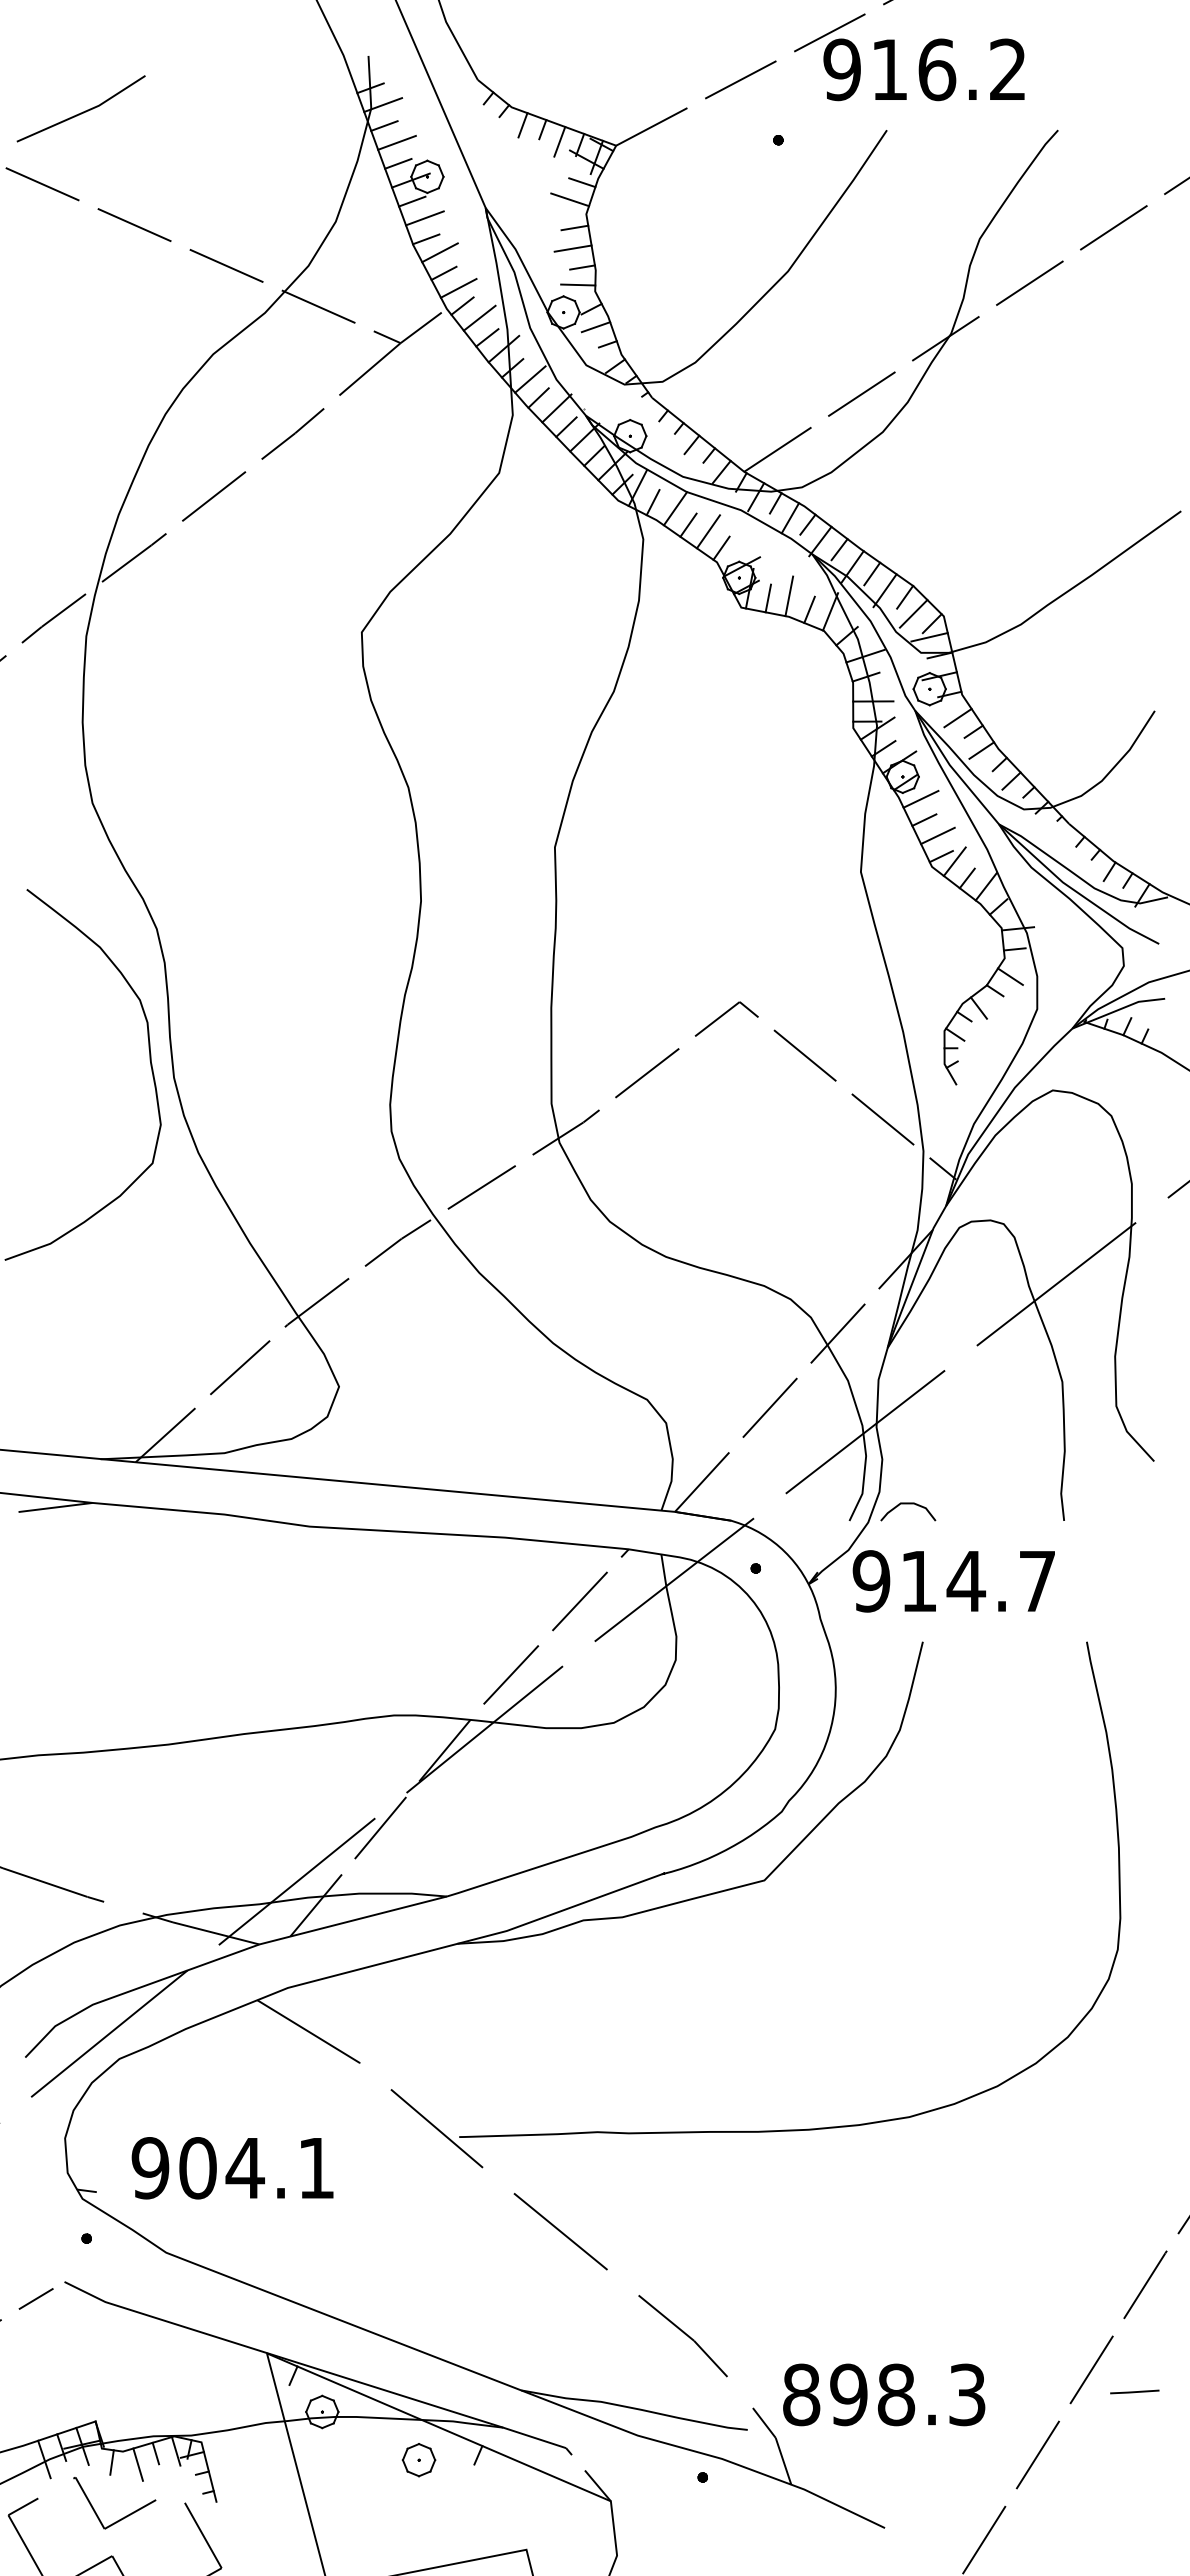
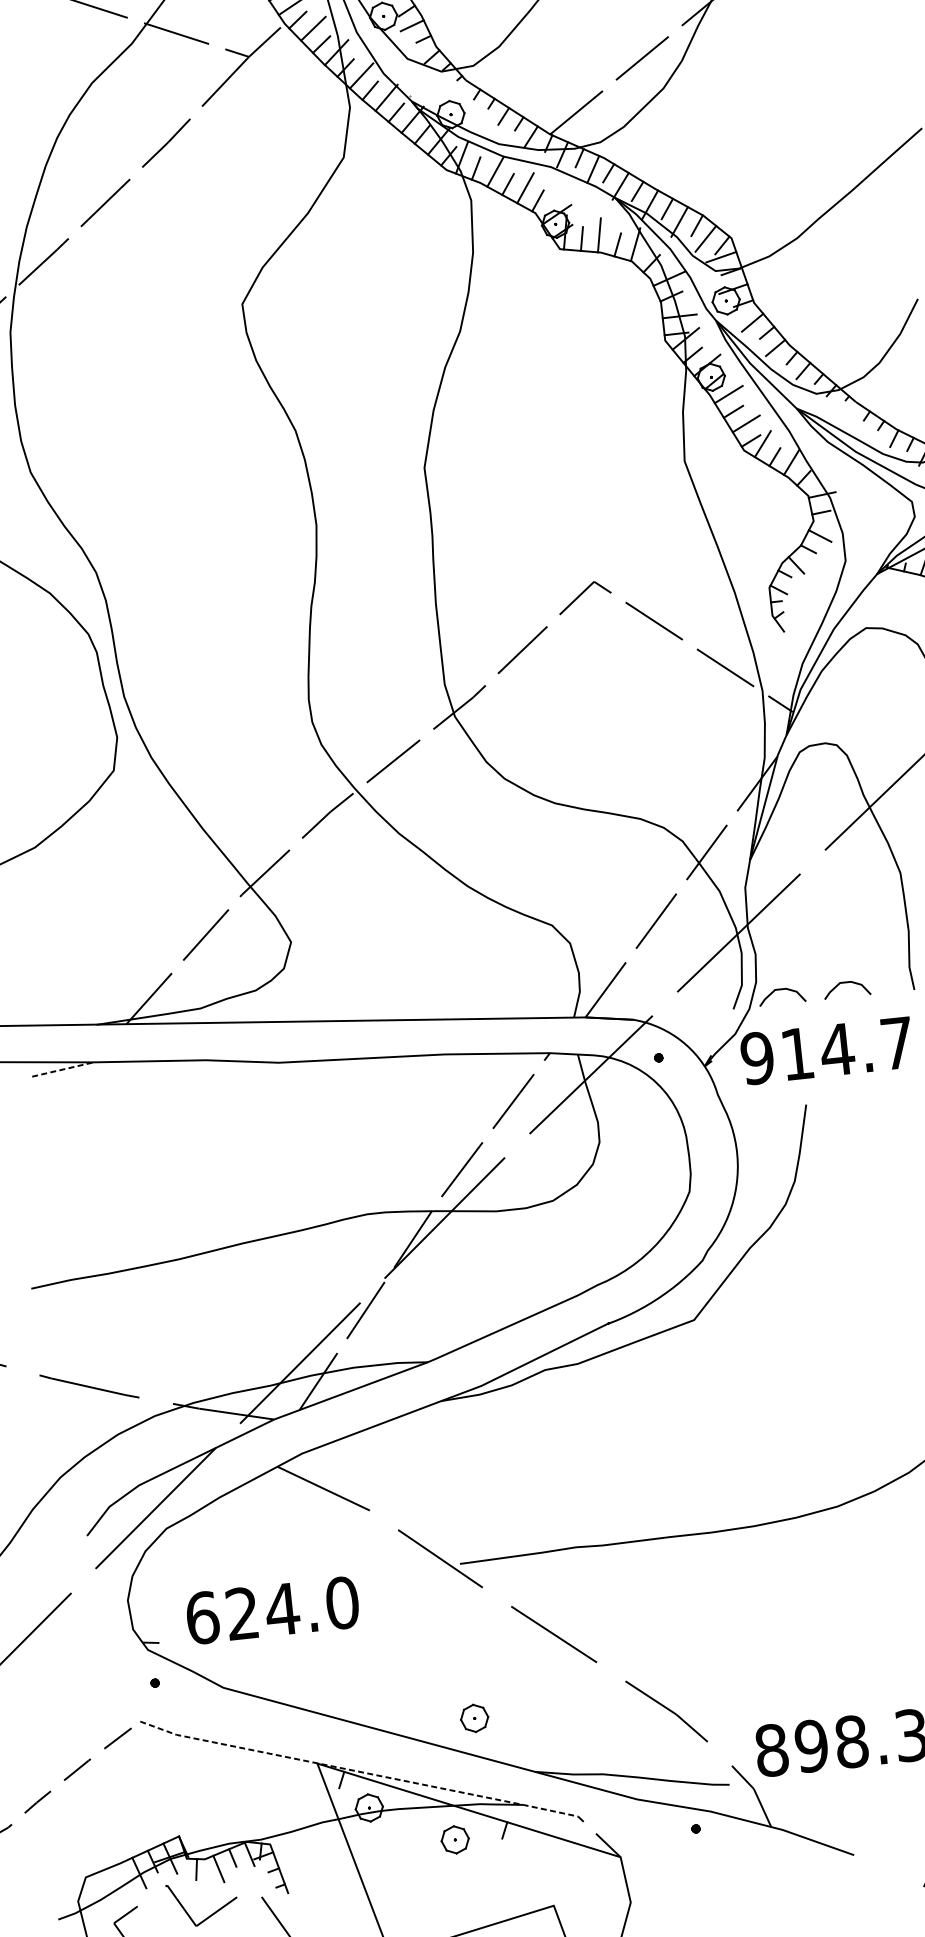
curve: (985, 1504) -> (846, 983), added
line: (56, 1507) -> (63, 1069), solid -> dashed
text: (233, 2168) -> (272, 1610), 904.1 -> 624.0
part: (456, 2320) -> (474, 1718), added
line: (314, 2368) -> (358, 1772), solid -> dashed

